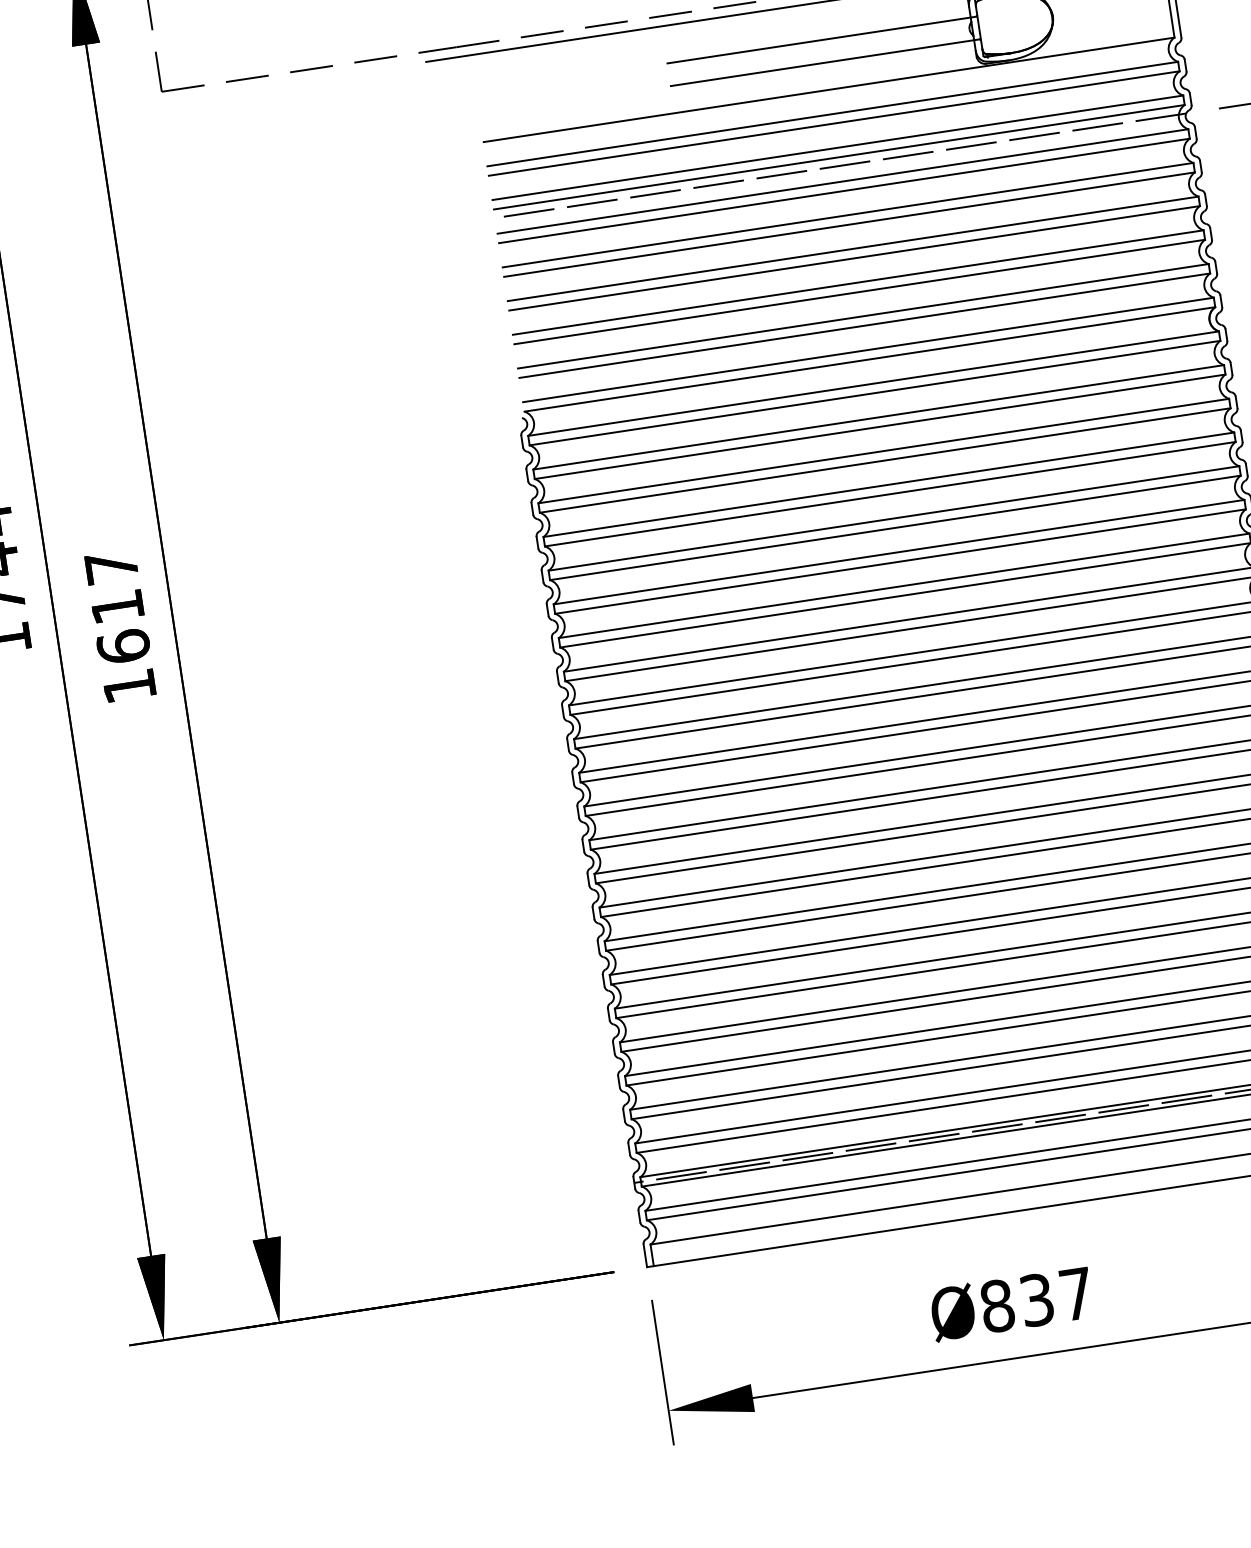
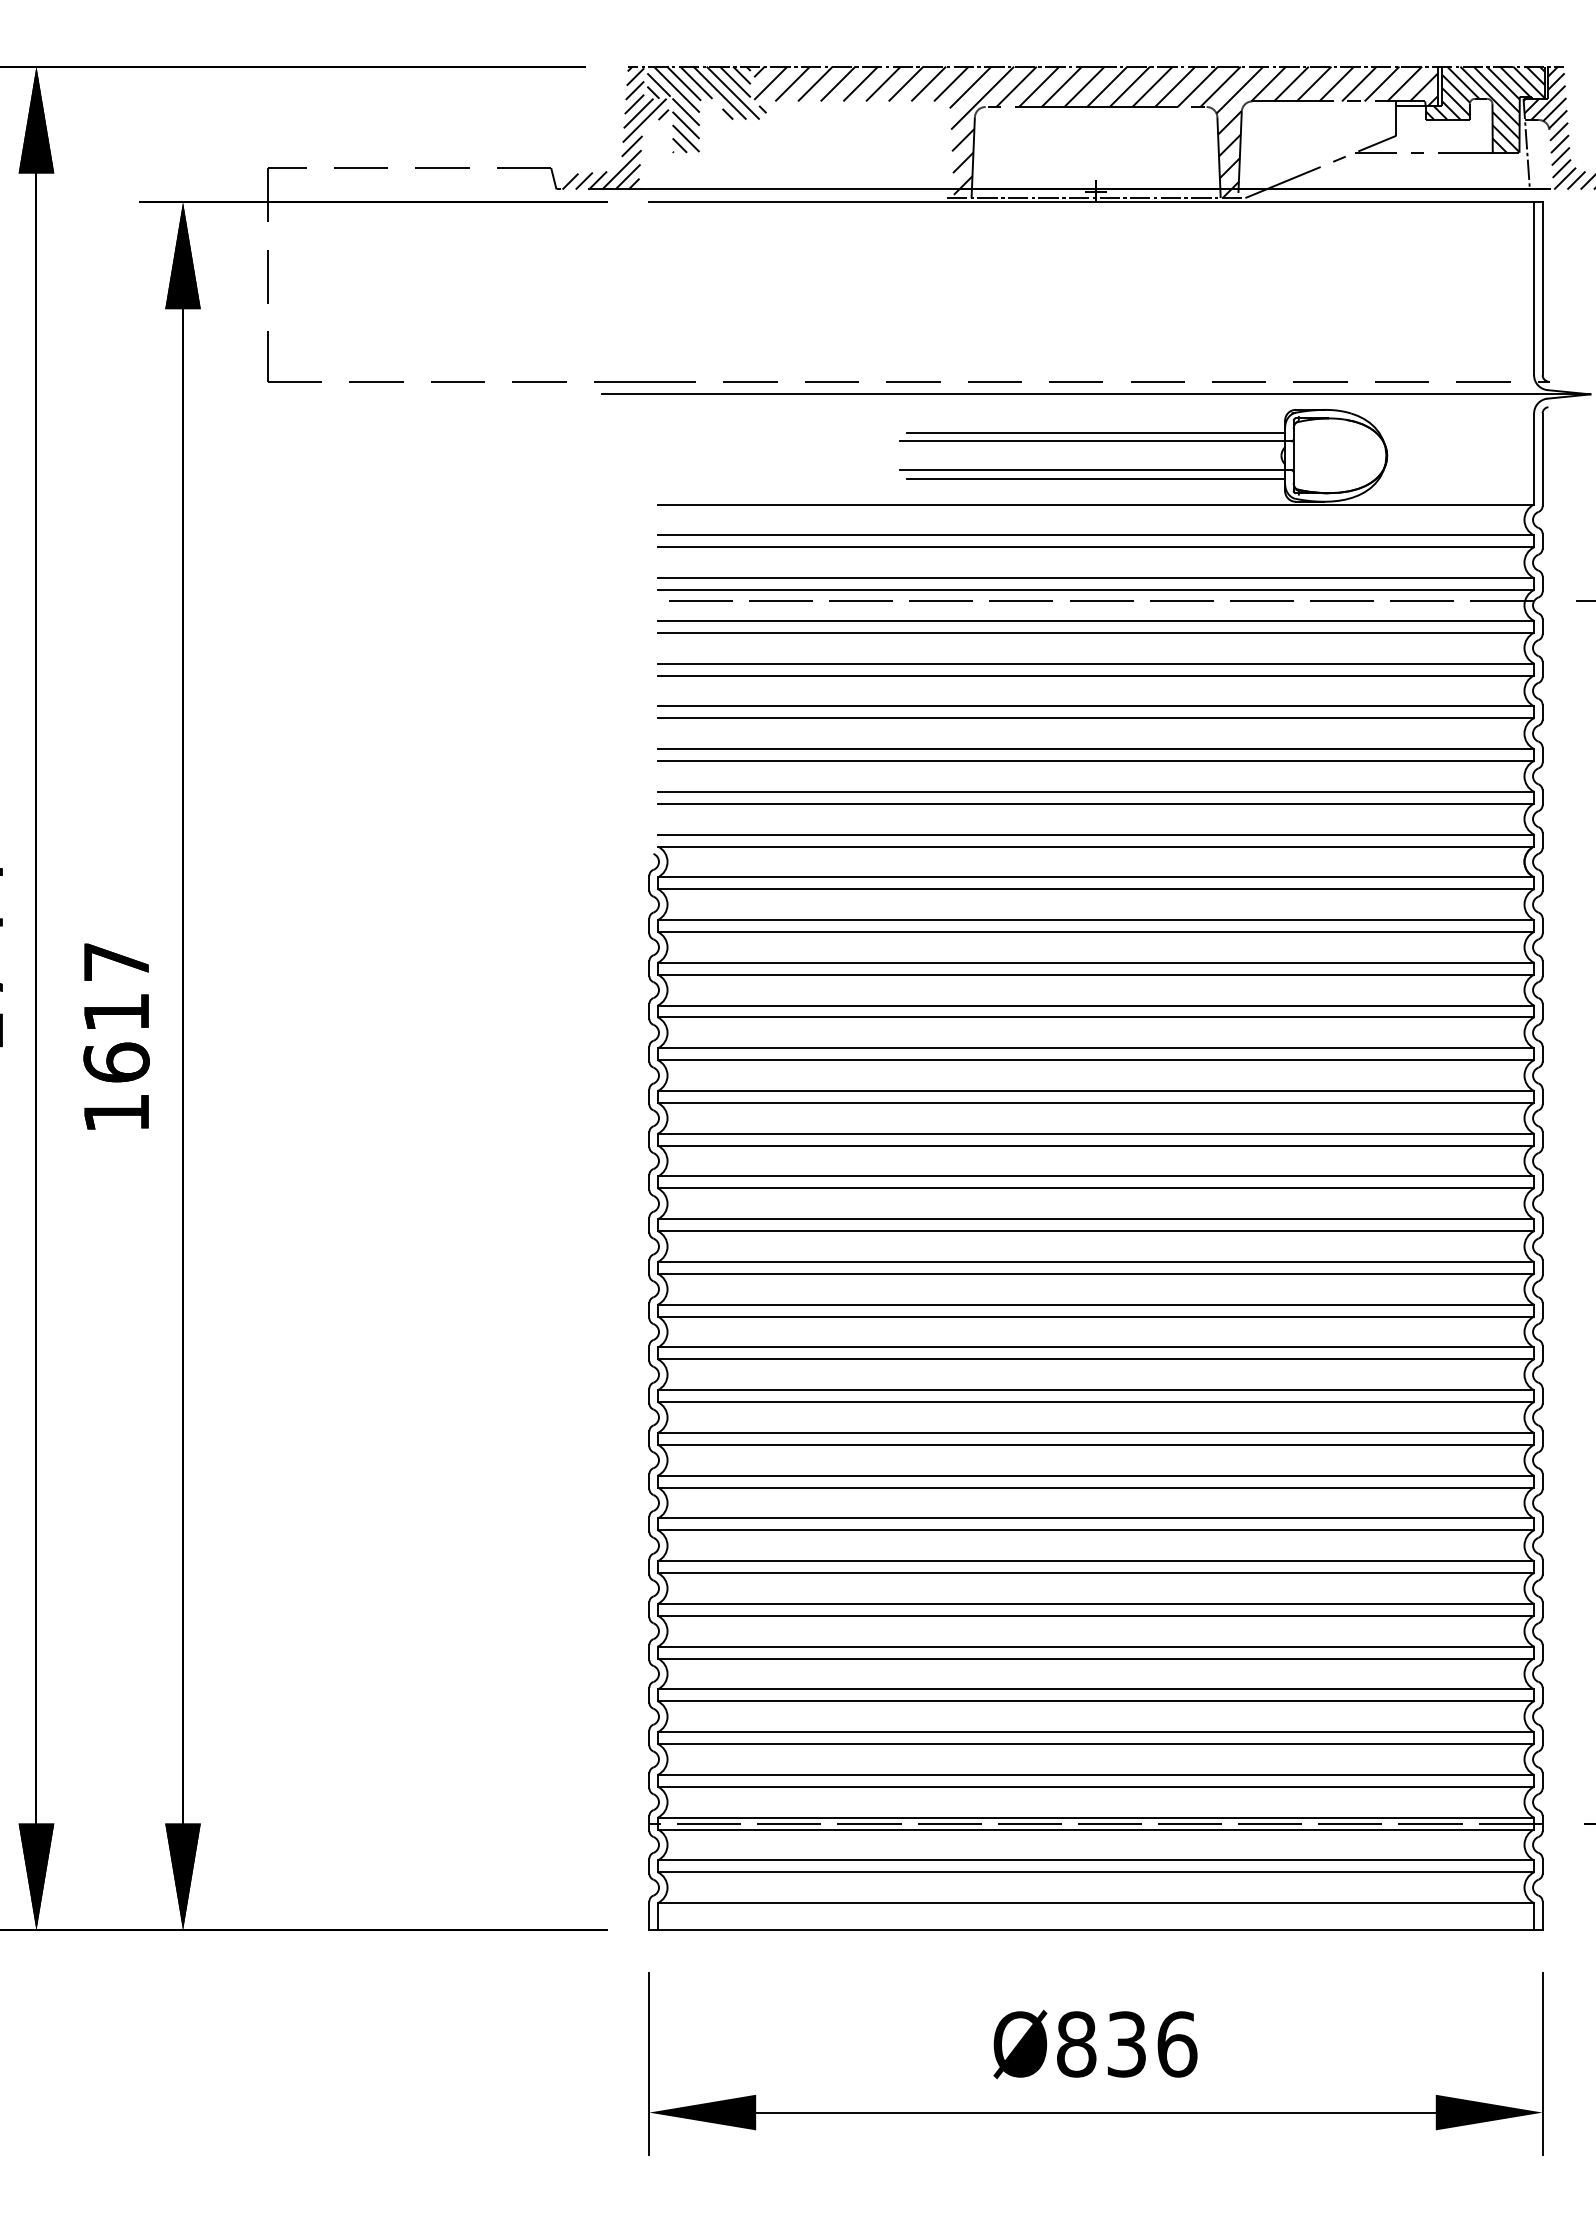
line: (820, 33) -> (1095, 432), added
line: (825, 69) -> (1095, 478), added
text: (1076, 1294) -> (1177, 2044), Ø837 -> Ø836

